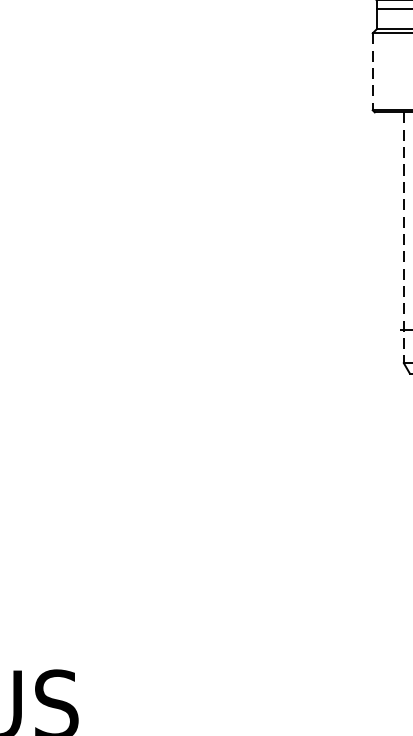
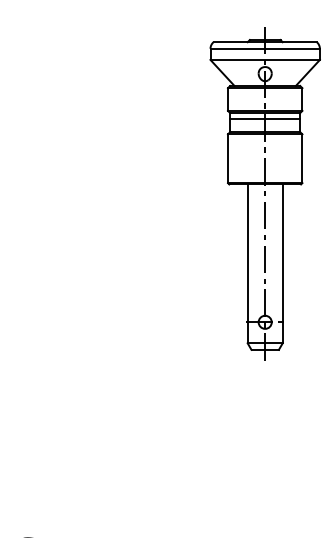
line: (373, 73) -> (228, 159), dashed -> solid
line: (403, 238) -> (247, 264), dashed -> solid

